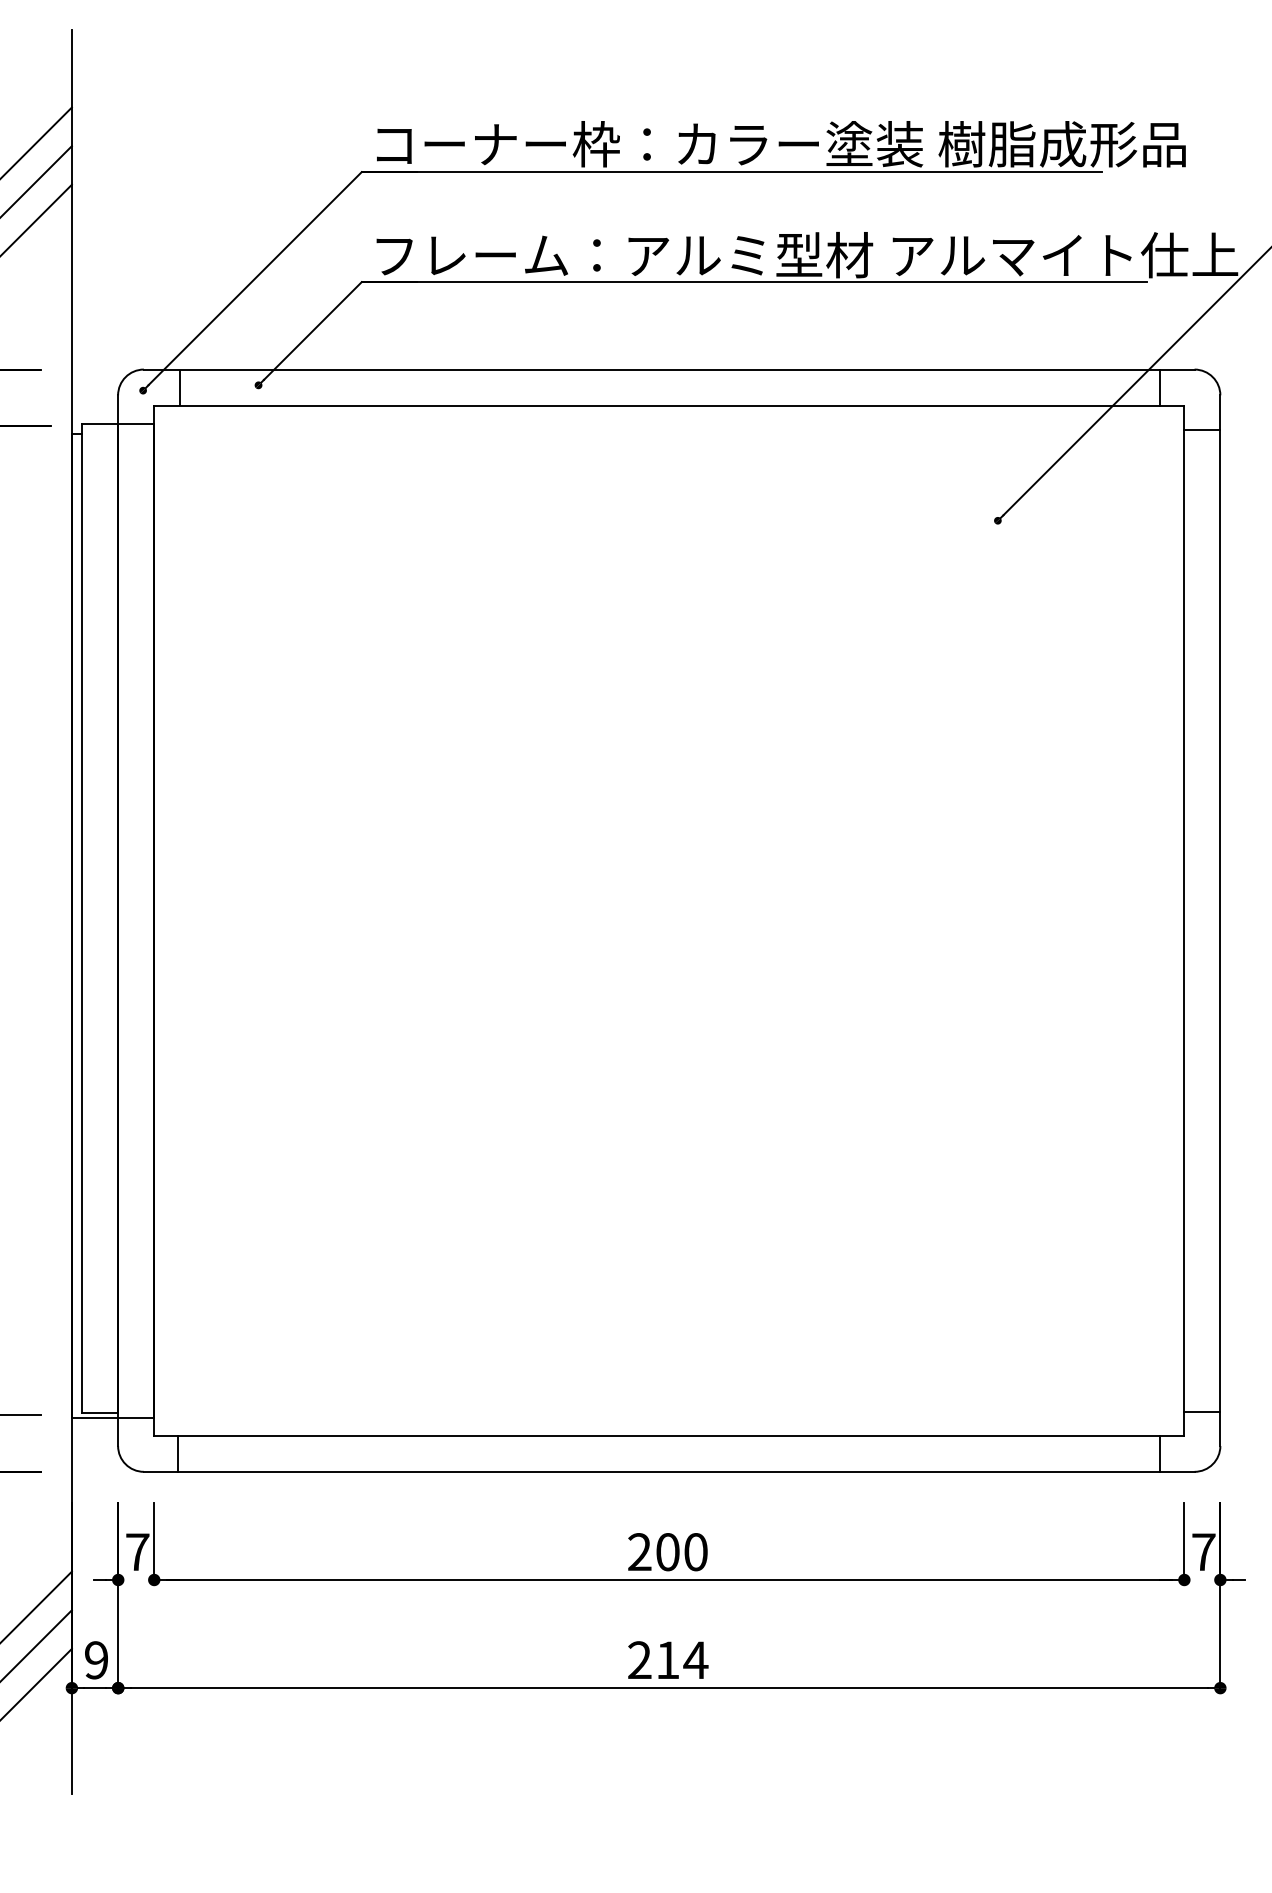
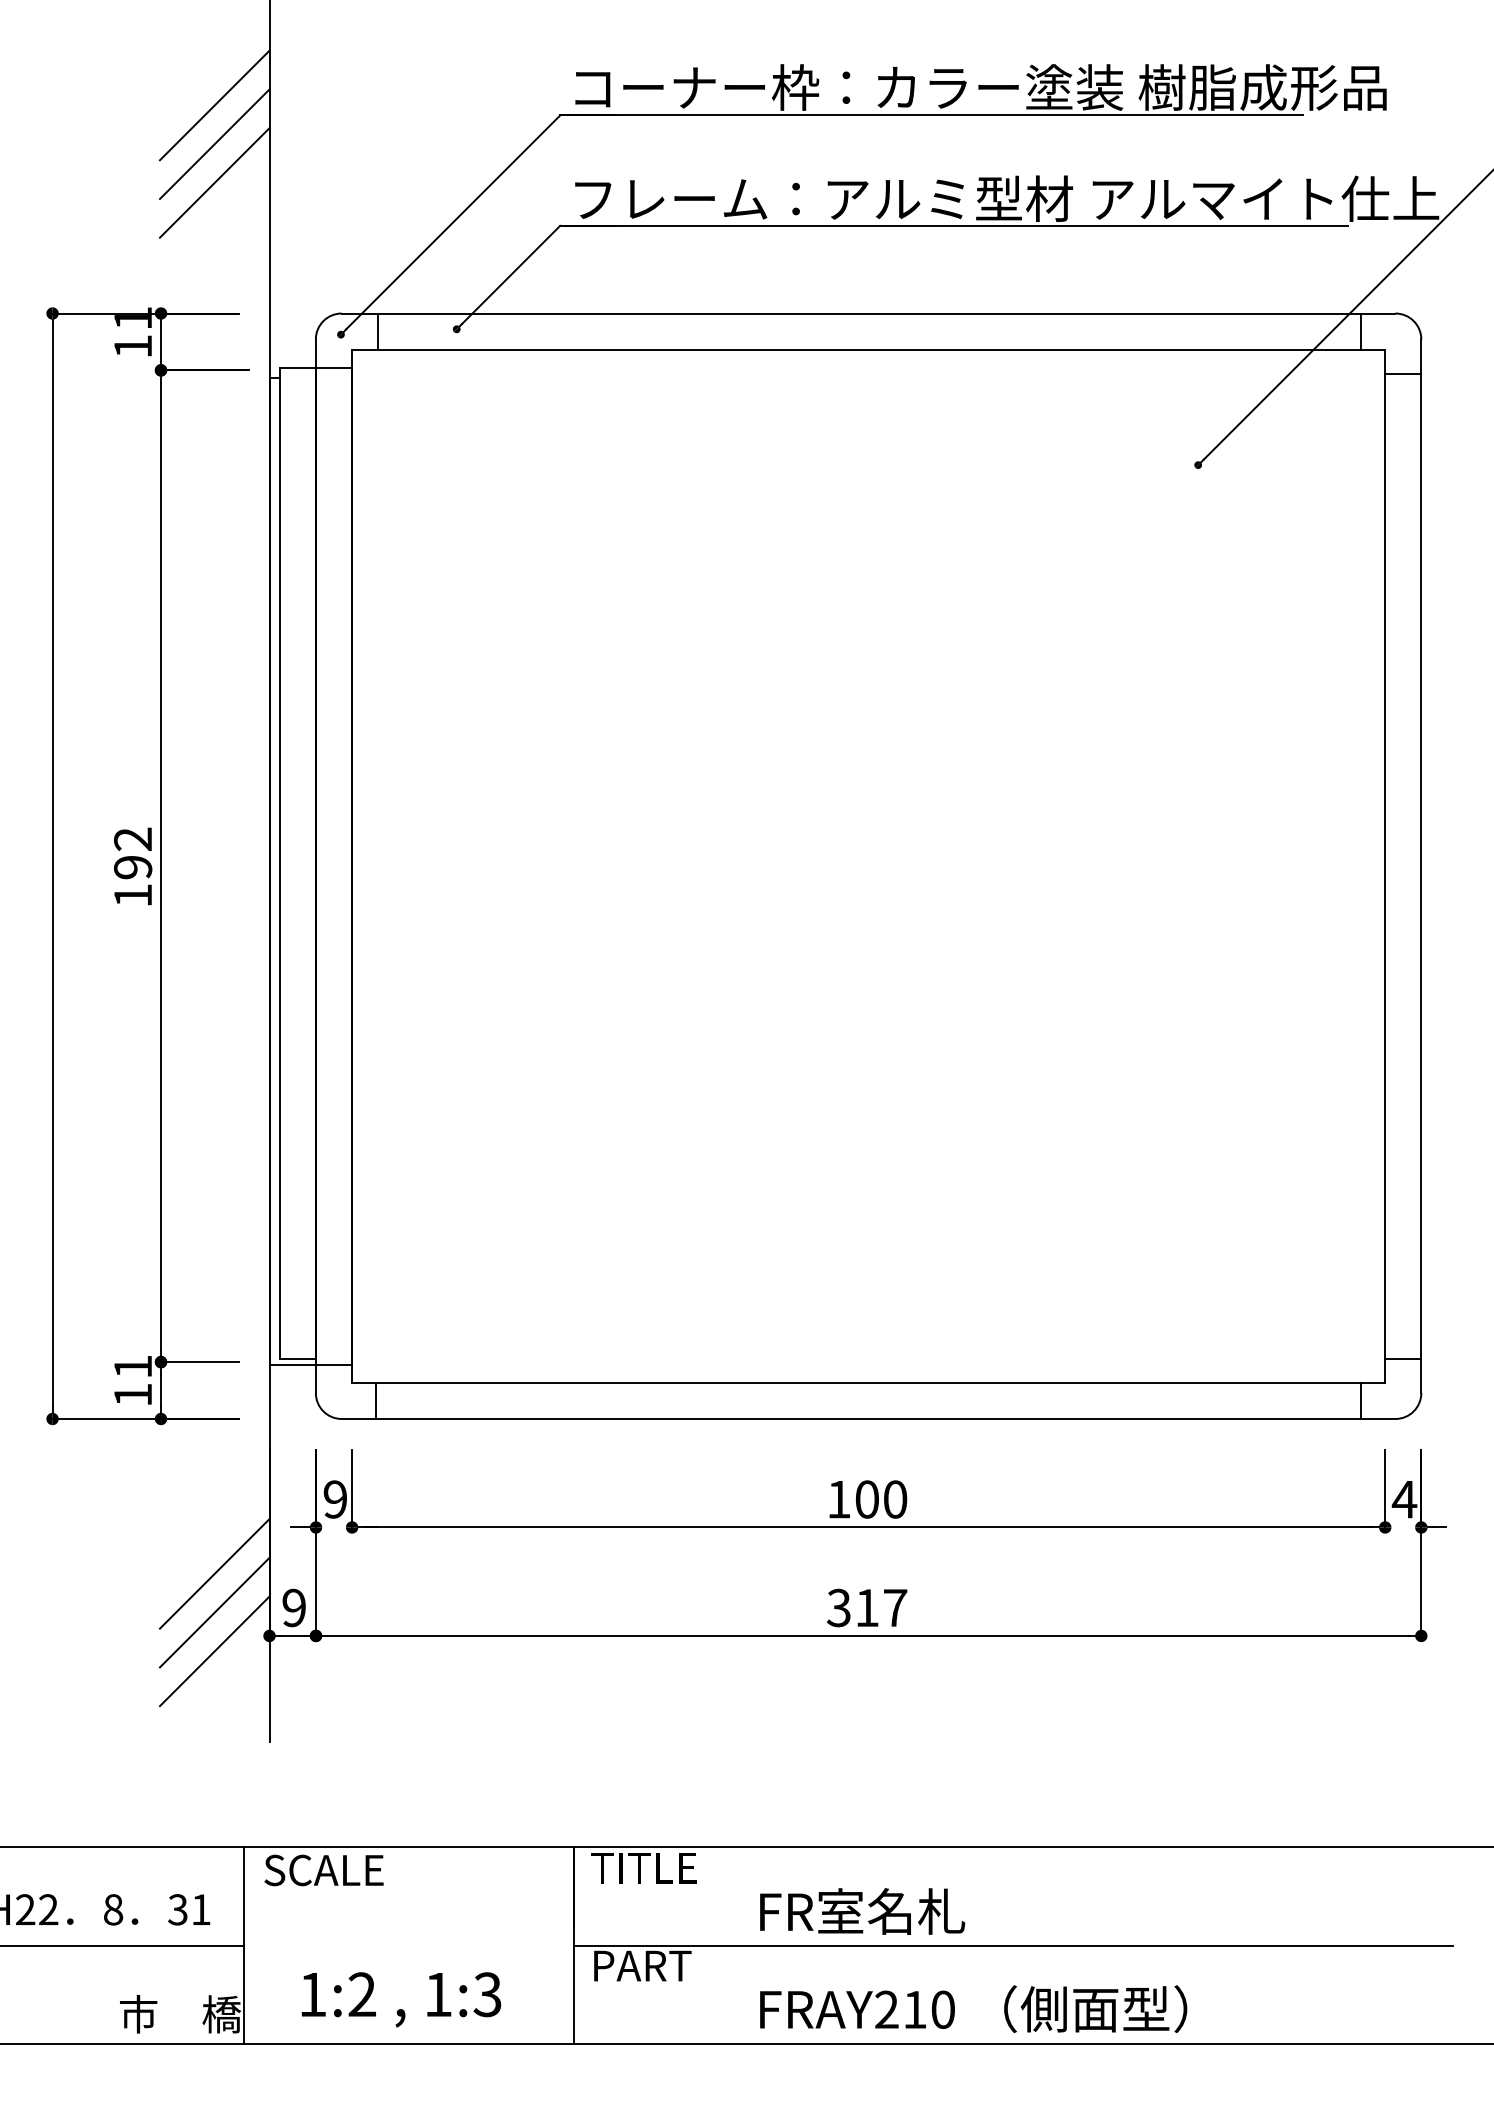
text: (137, 1552) -> (335, 1499), 7 -> 9
text: (639, 1552) -> (838, 1499), 200 -> 100
text: (1203, 1552) -> (1404, 1499), 7 -> 4
text: (668, 1660) -> (867, 1608), 214 -> 317

